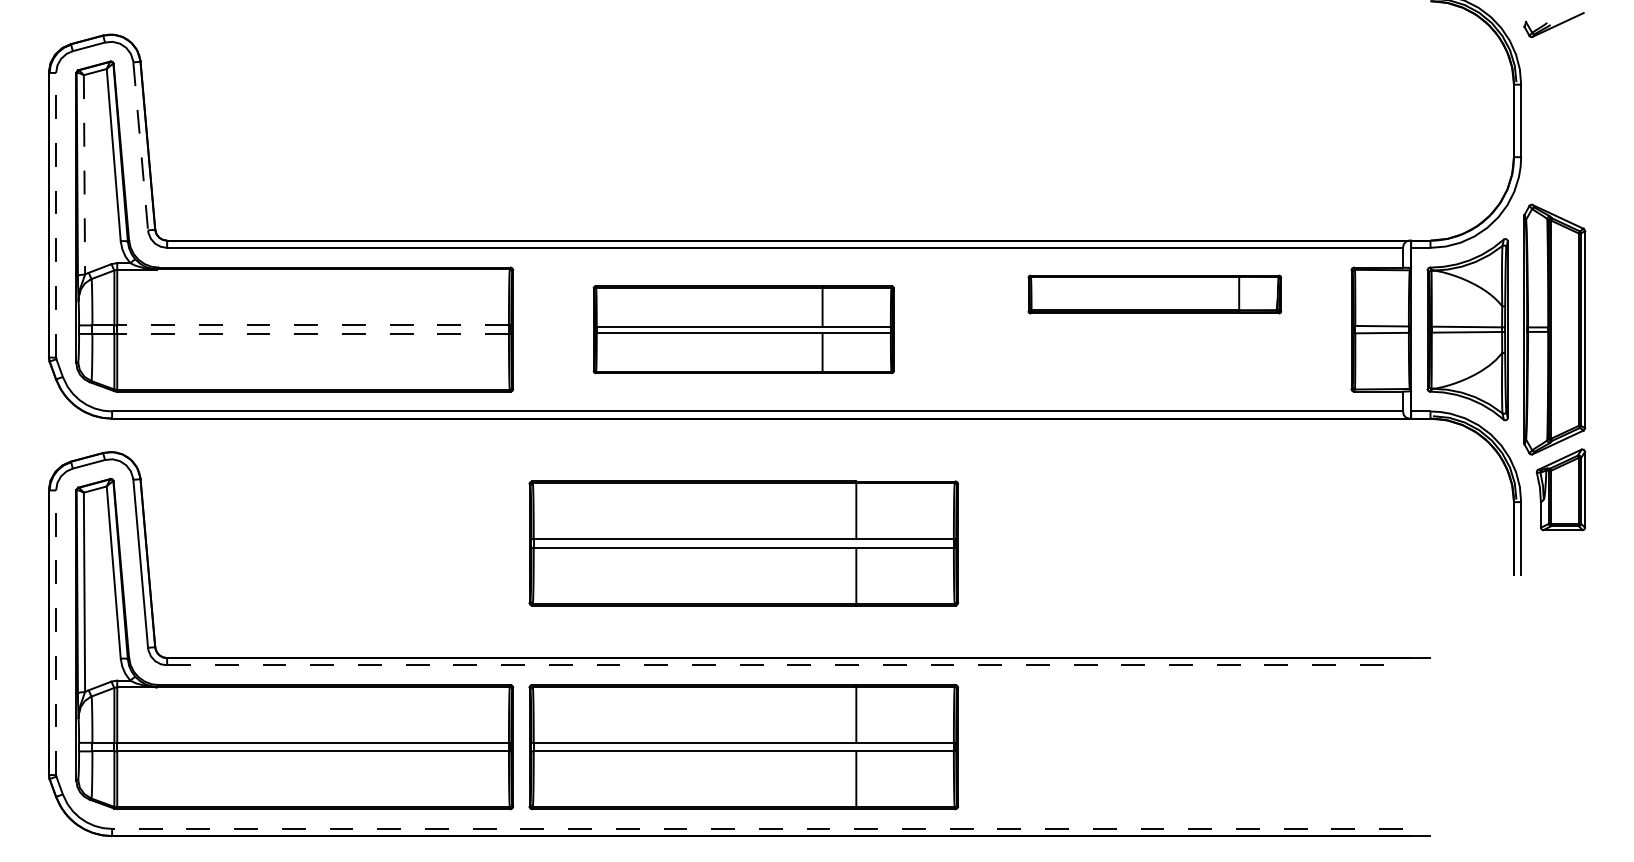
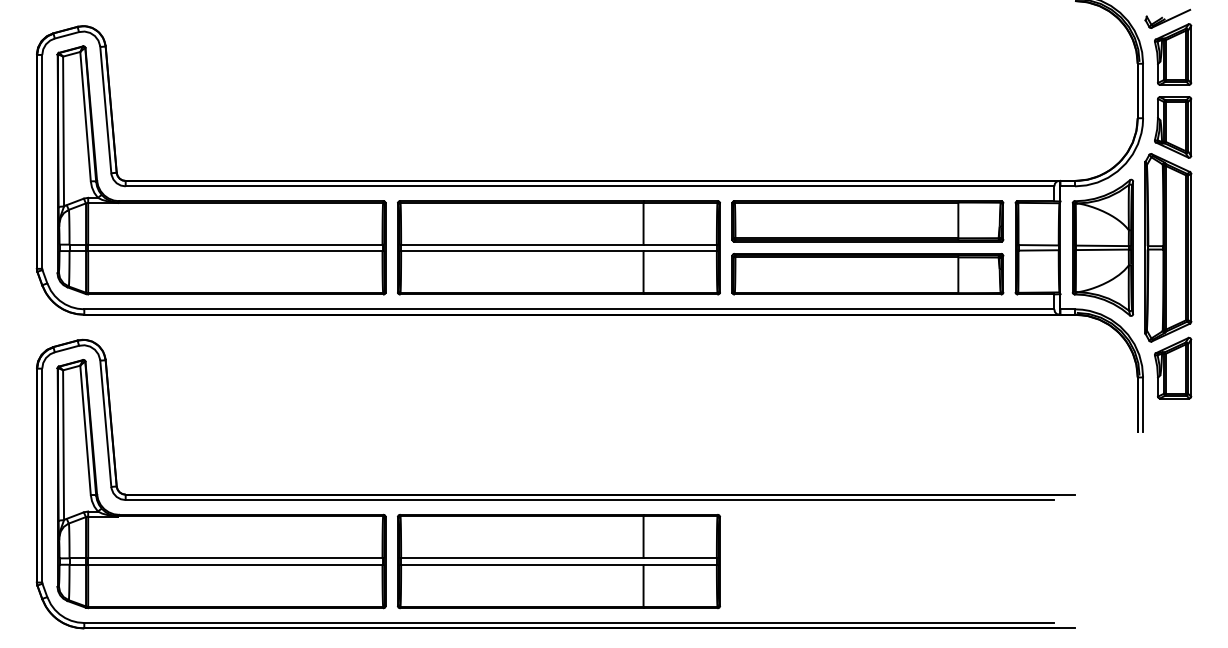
part: (1561, 72) -> (1173, 54), added
line: (140, 146) -> (105, 110), dashed -> solid
part: (1561, 169) -> (1173, 127), added
line: (84, 174) -> (63, 131), dashed -> solid
line: (56, 214) -> (42, 161), dashed -> solid
part: (1154, 294) -> (867, 221), size x1.43
line: (311, 325) -> (234, 244), dashed -> solid
part: (743, 329) -> (558, 247), size x1.43
line: (311, 334) -> (234, 251), dashed -> solid
part: (1154, 365) -> (867, 274), added
part: (743, 543) -> (558, 408), removed
line: (56, 632) -> (42, 475), dashed -> solid
line: (785, 665) -> (590, 500), dashed -> solid
line: (756, 829) -> (568, 623), dashed -> solid

